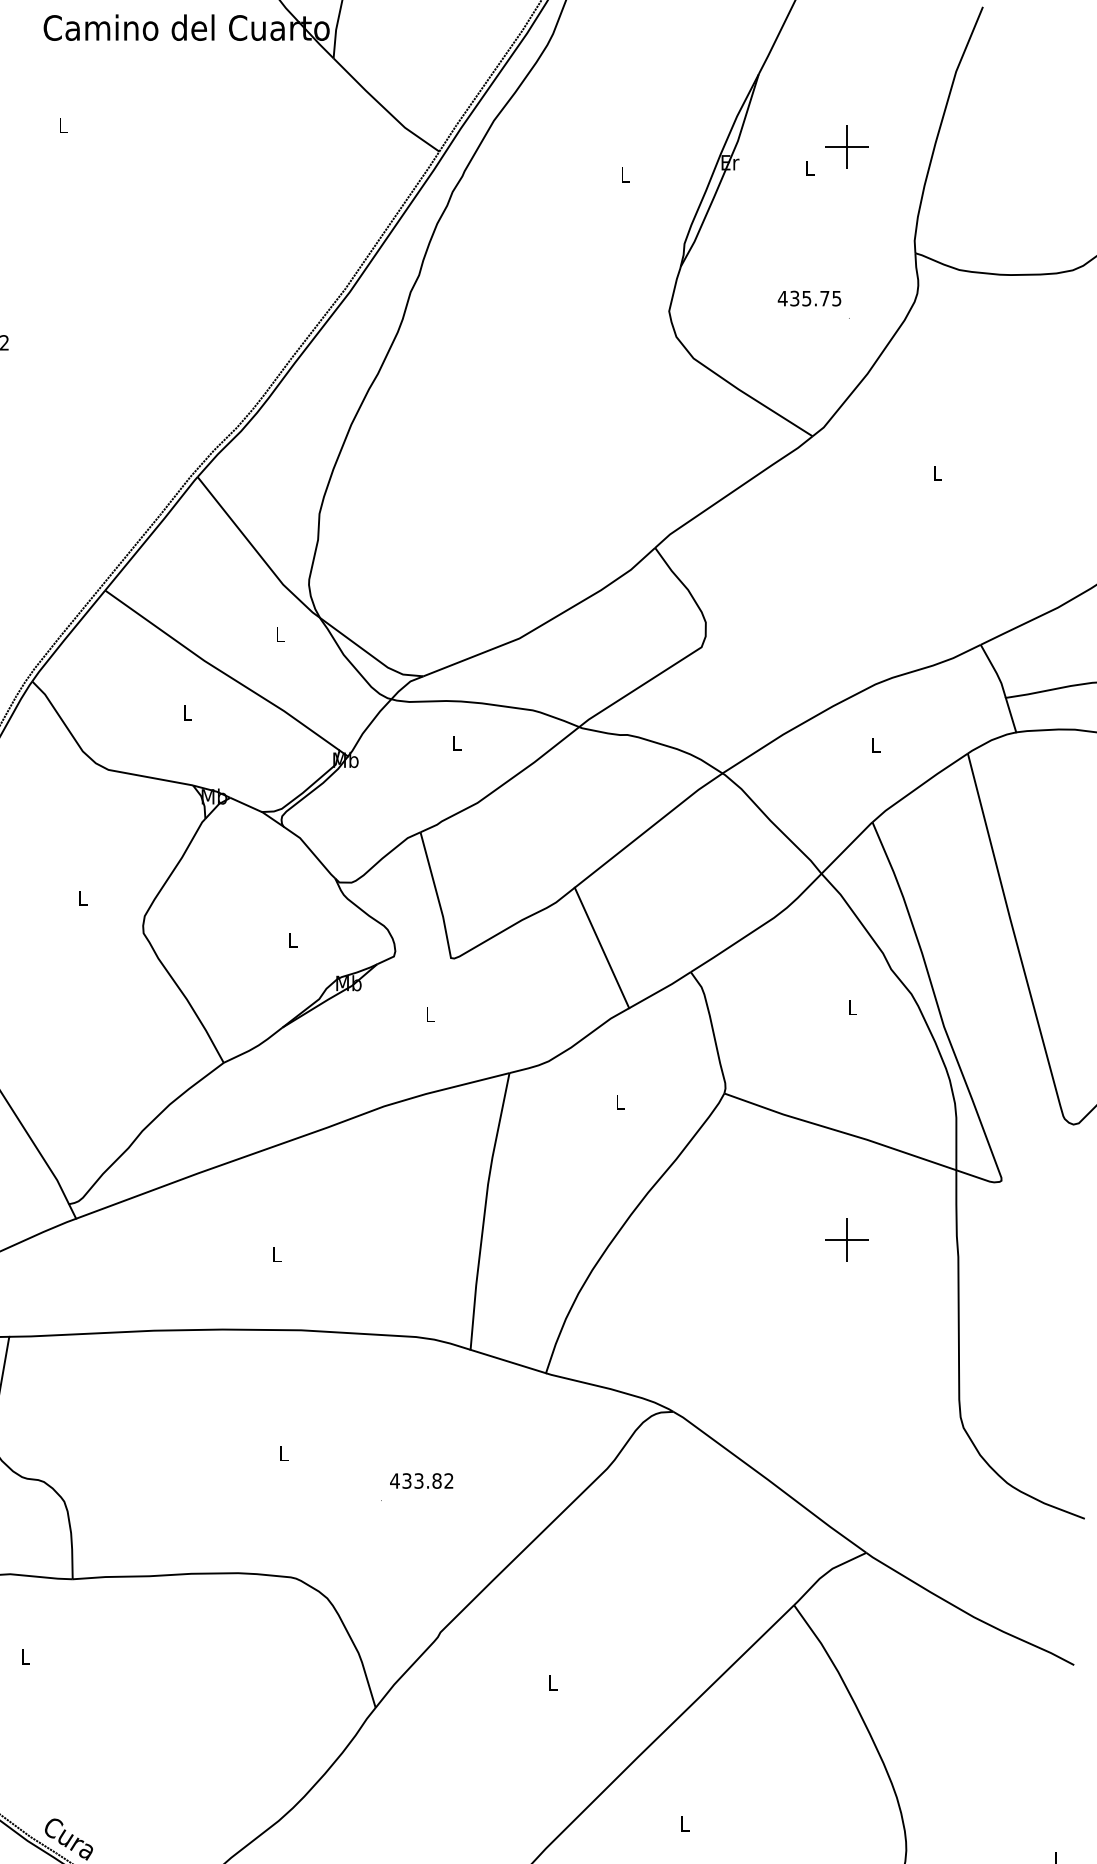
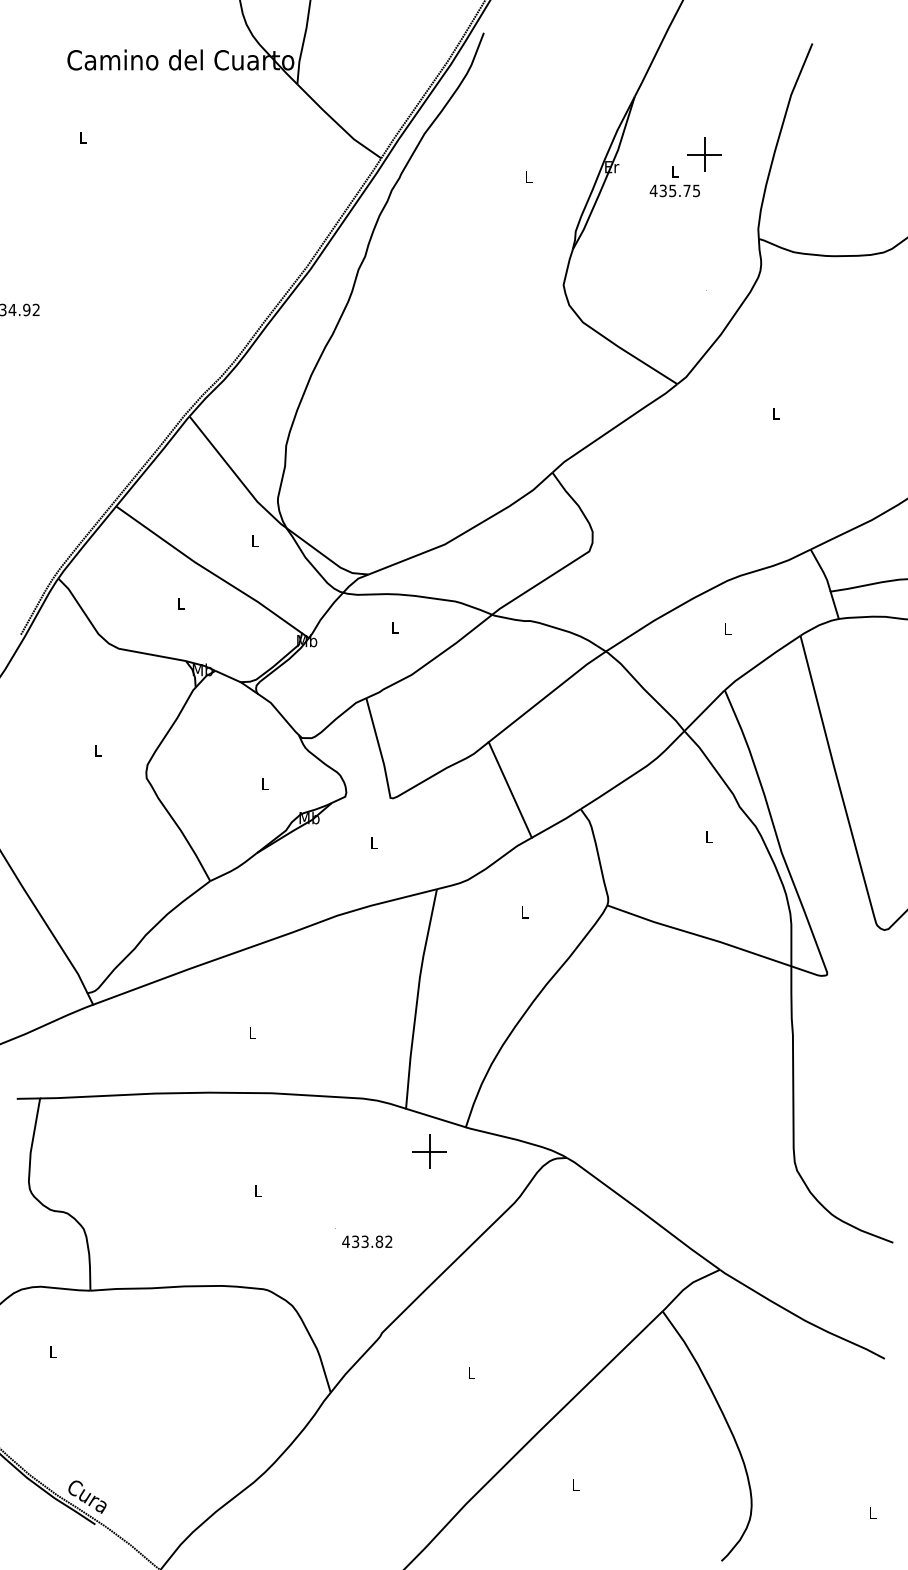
text: (809, 298) -> (674, 190), moved
part: (846, 1239) -> (429, 1151), moved
text: (421, 1480) -> (367, 1241), moved

